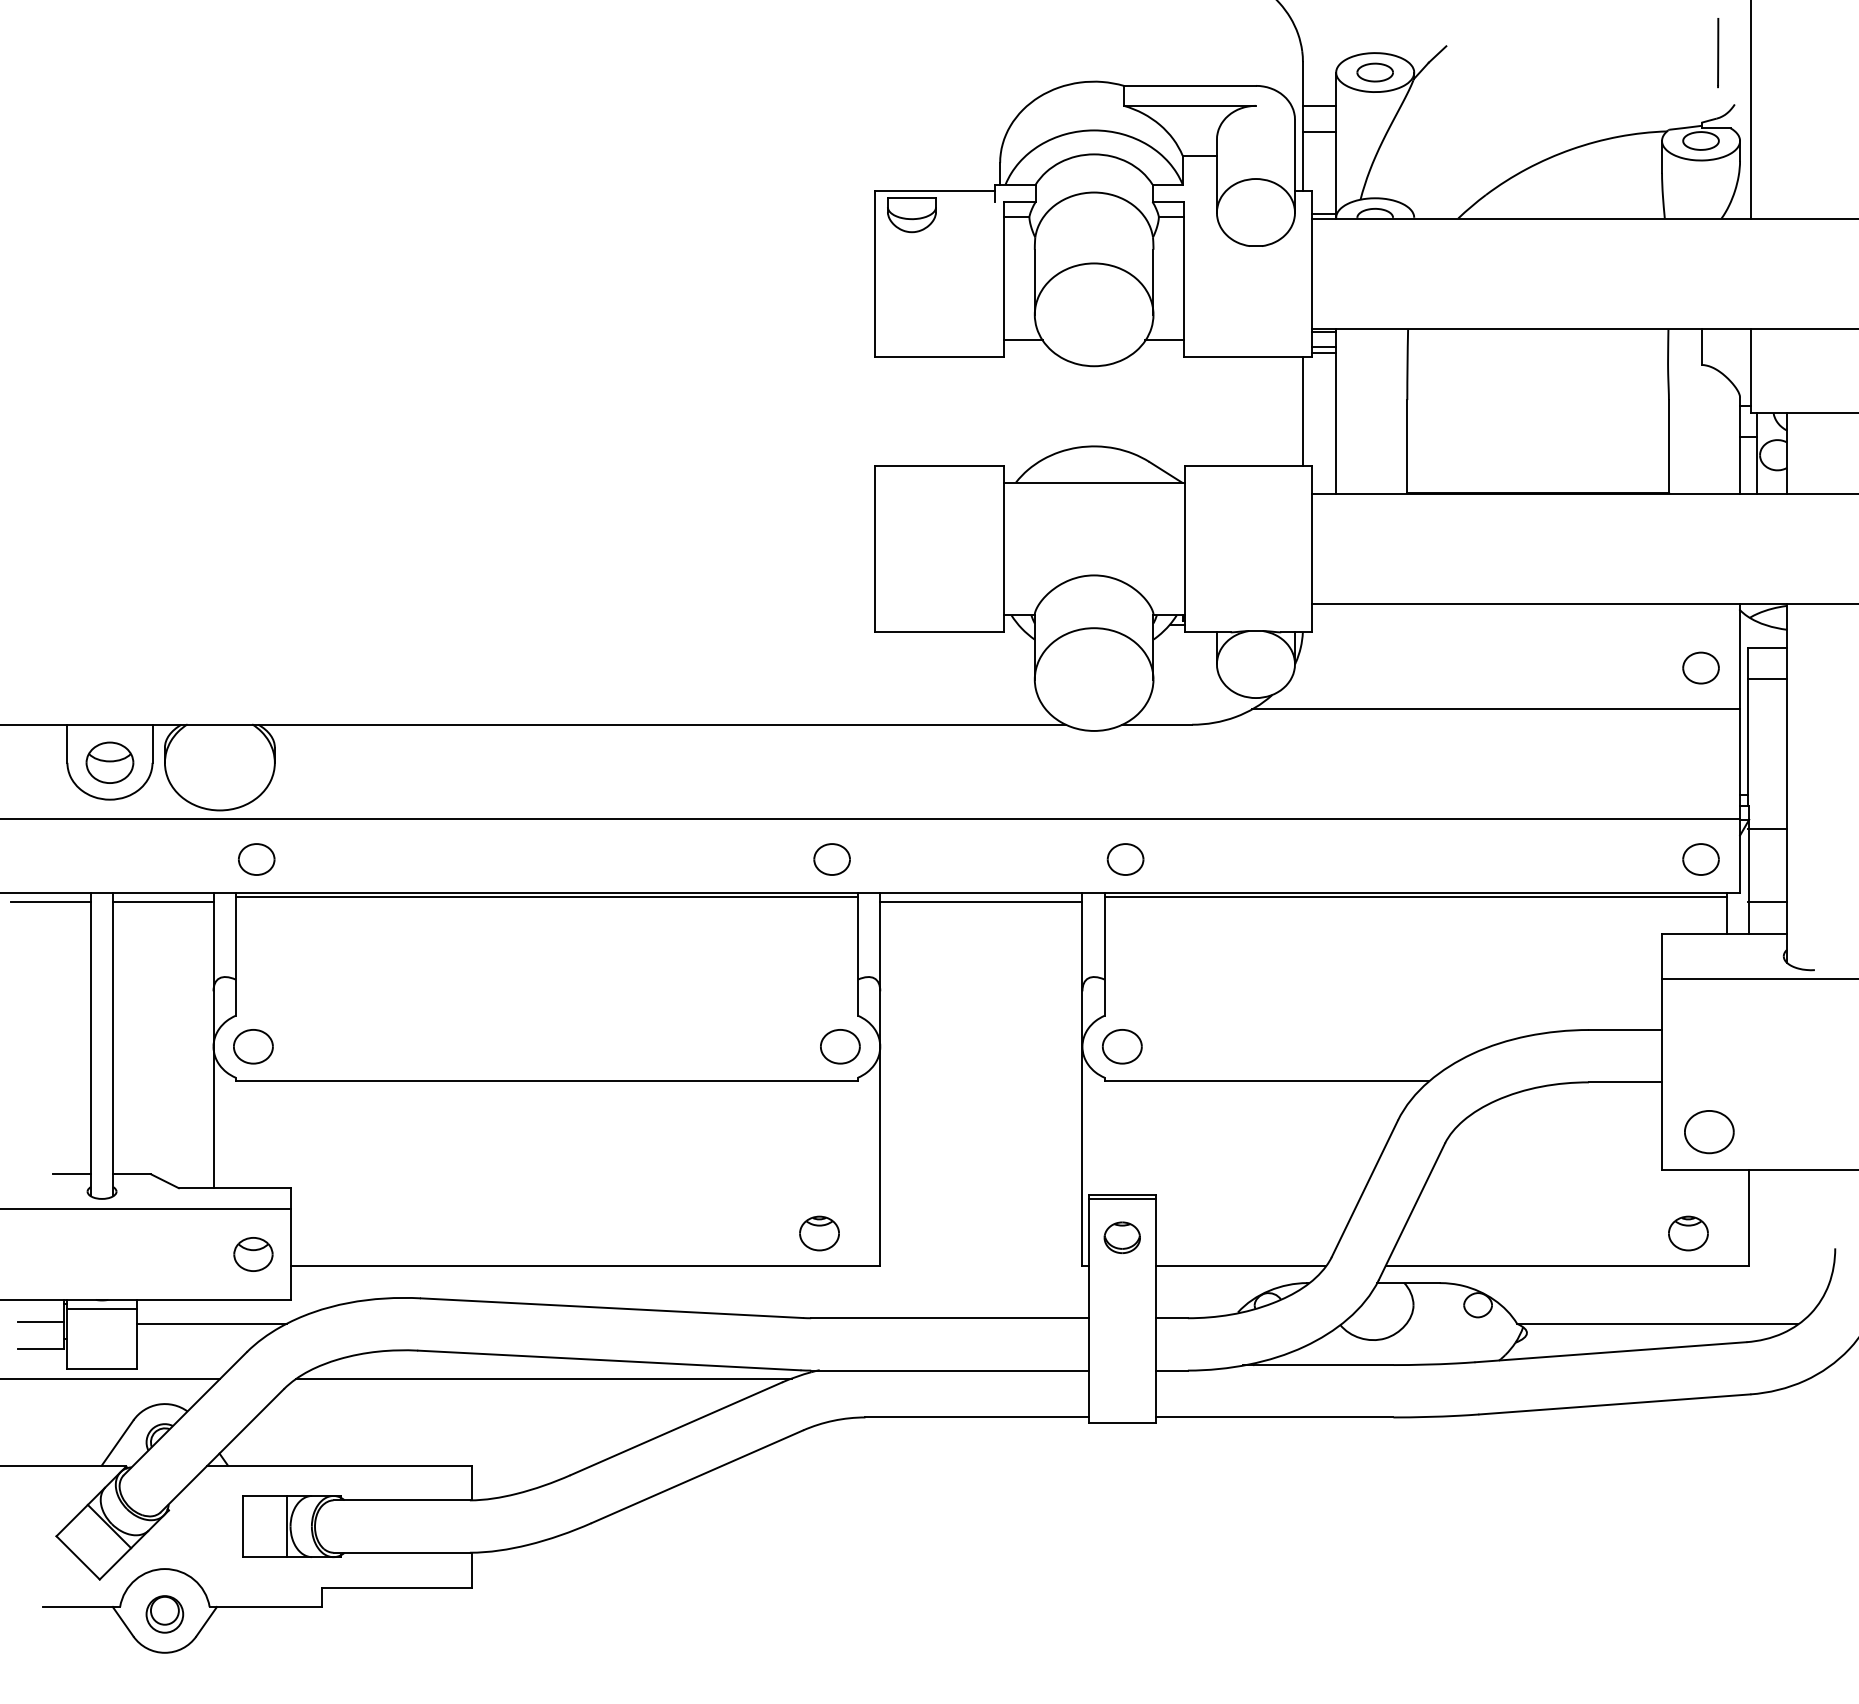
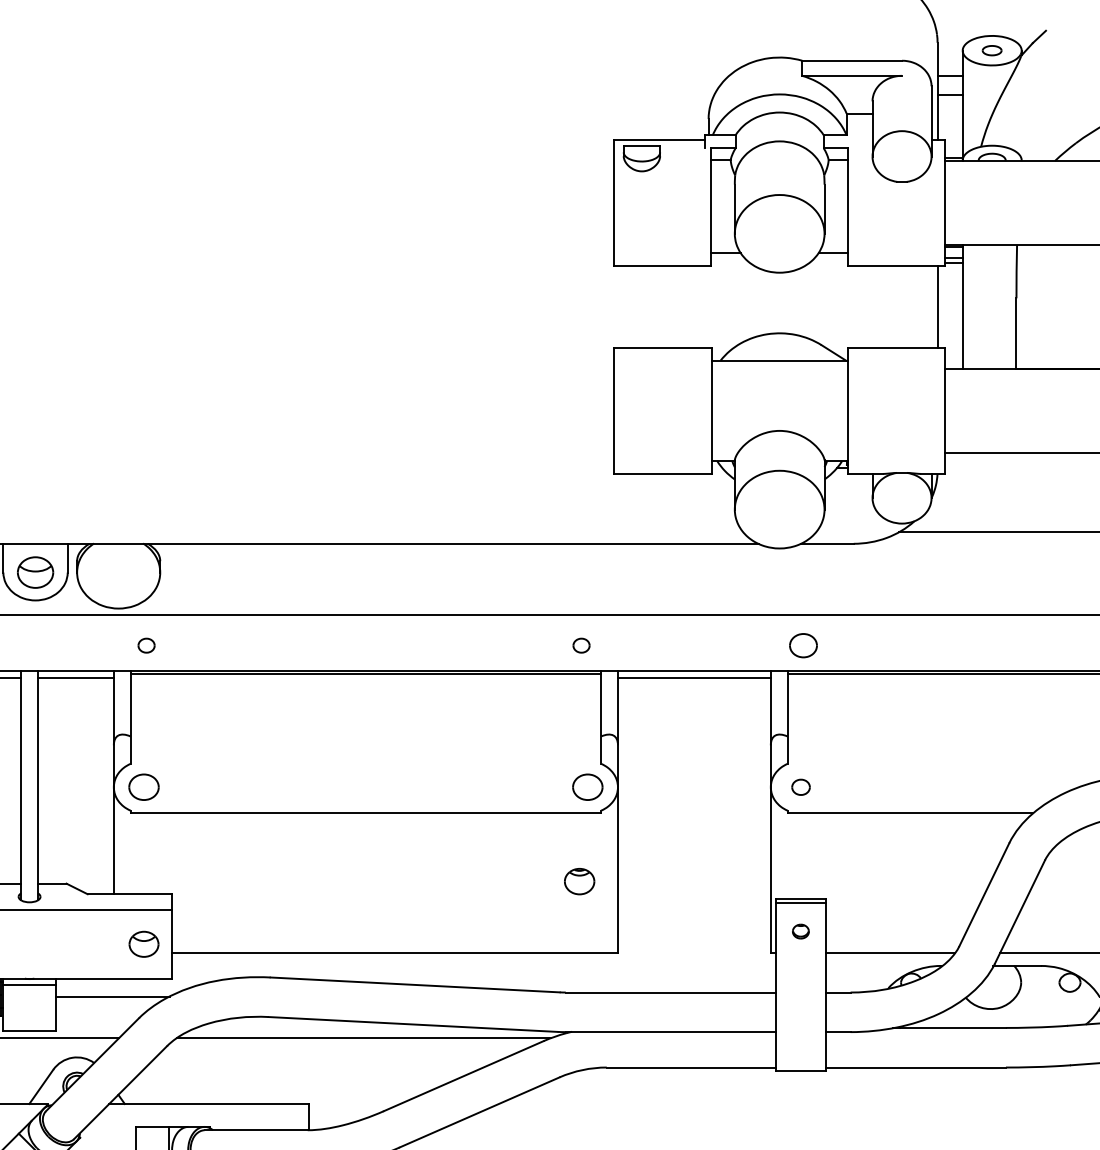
part: (1374, 72) -> (991, 50), size x0.7
part: (256, 859) -> (146, 645), size x0.6
part: (831, 859) -> (581, 645), size x0.6
part: (1122, 1046) -> (801, 787), size x0.6
part: (819, 1233) -> (579, 881), moved
part: (1121, 1237) -> (800, 931), size x0.6

